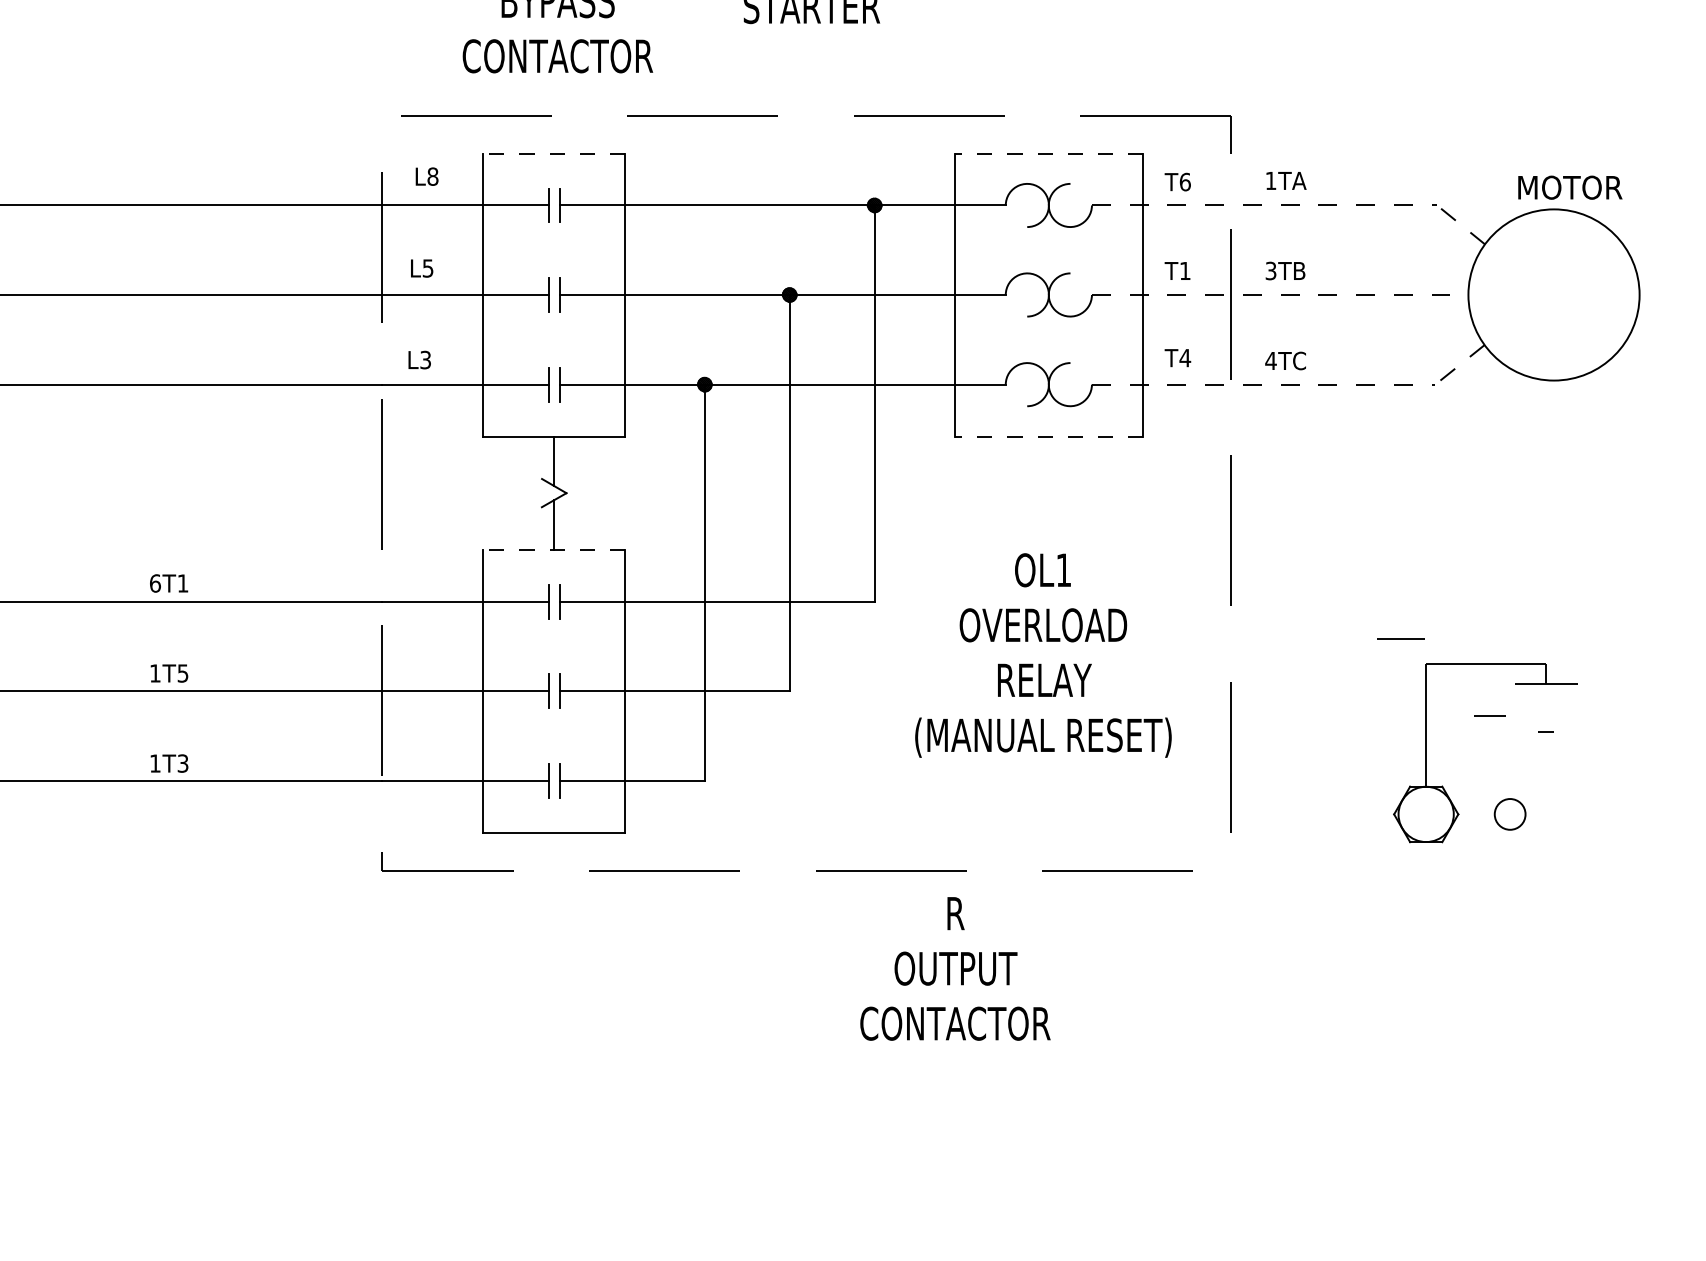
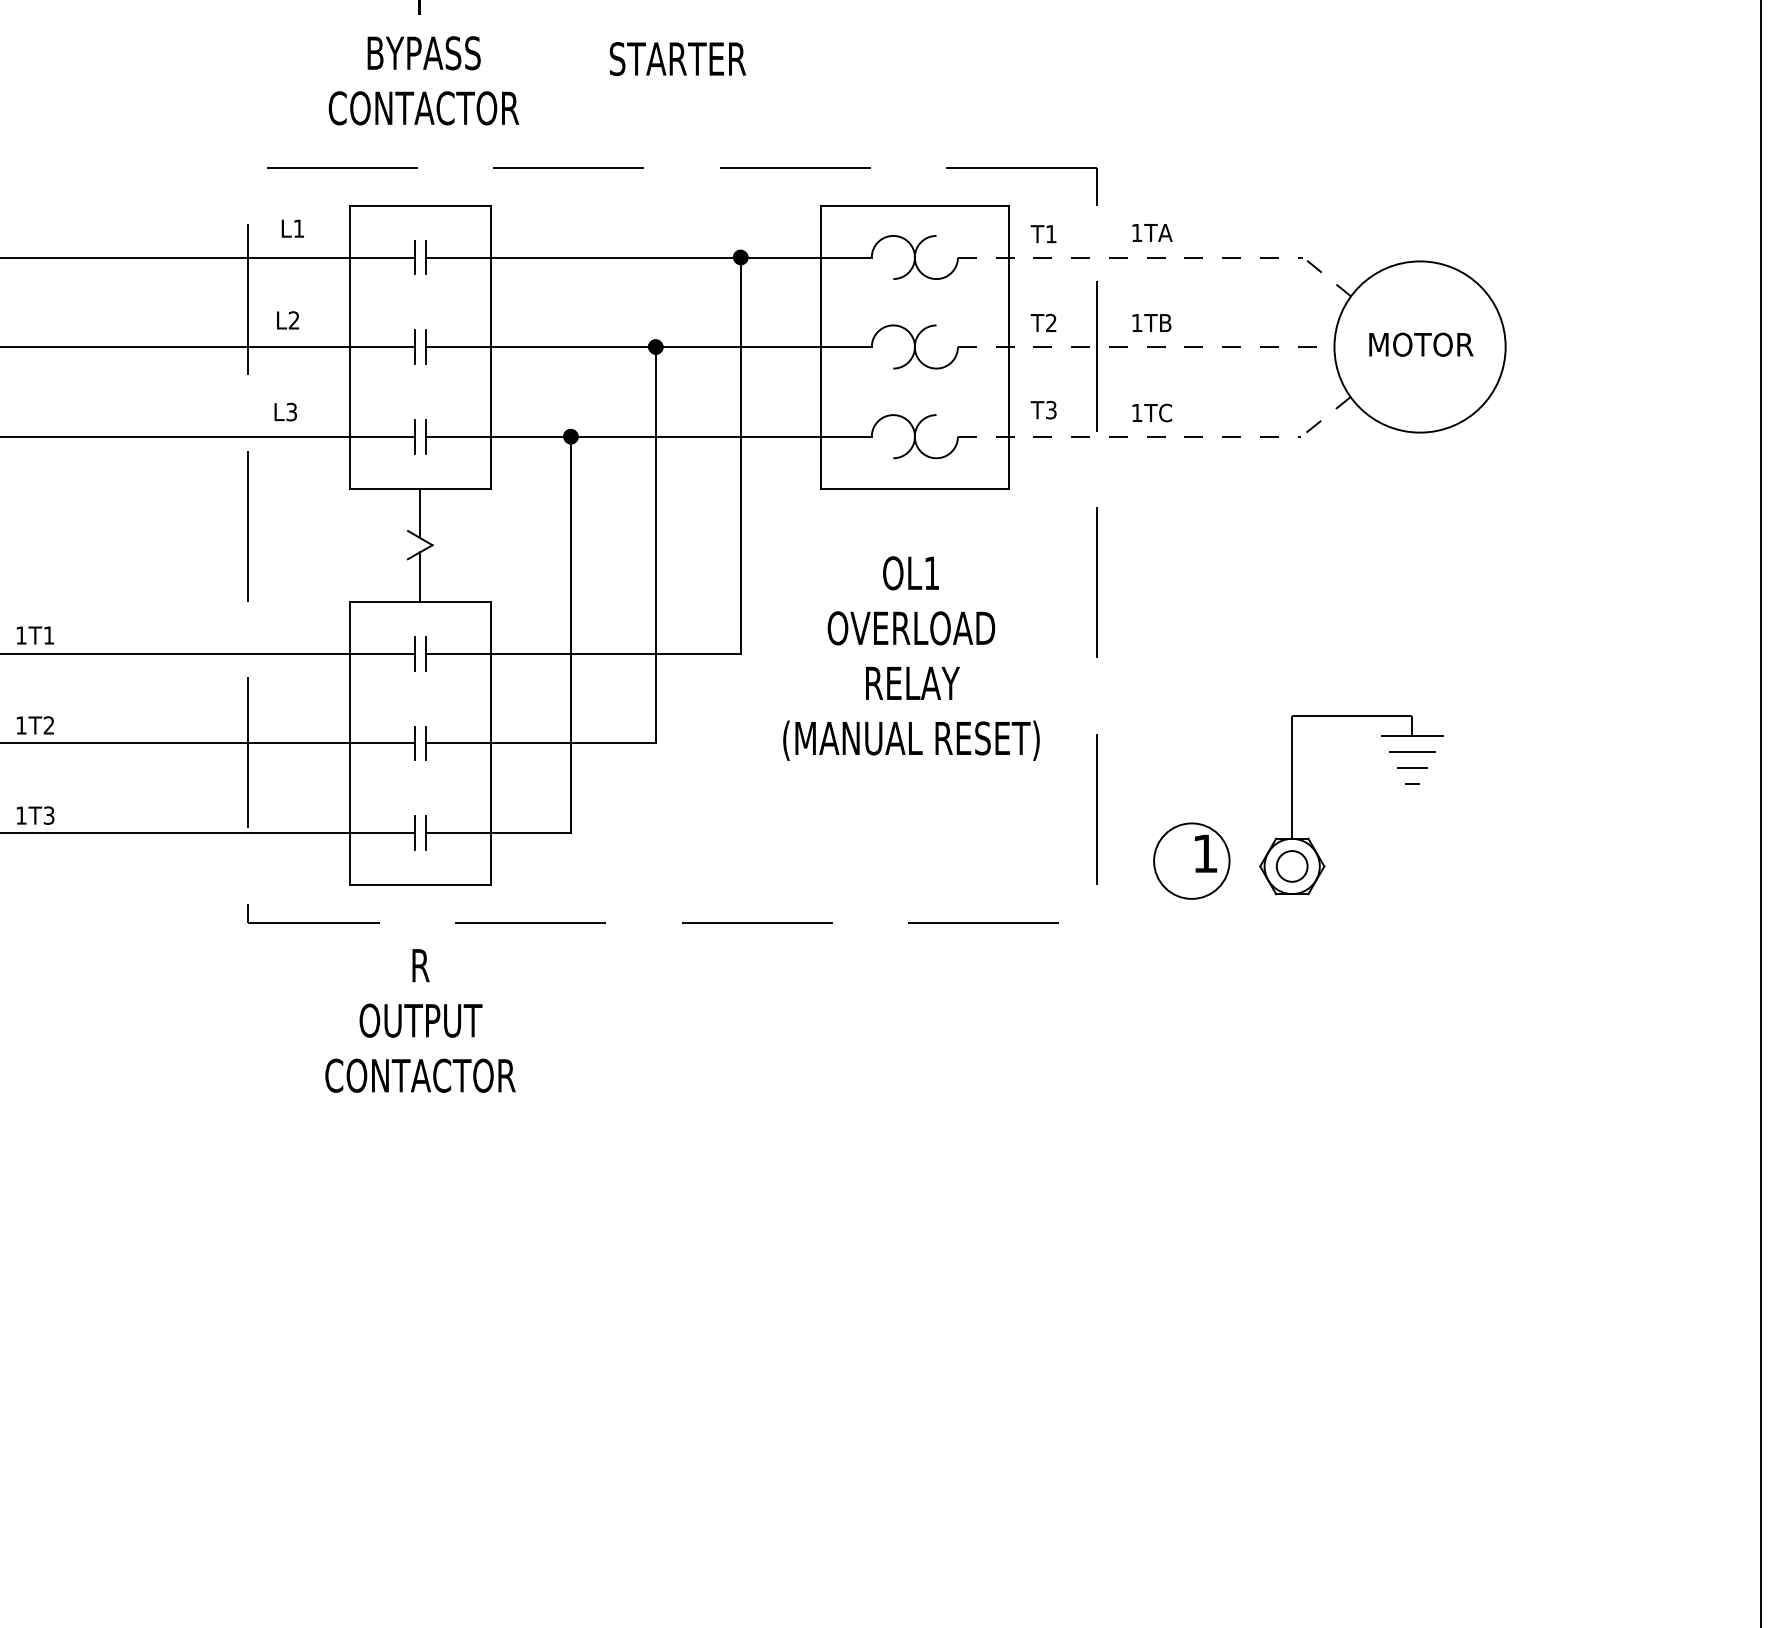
line: (554, 153) -> (420, 205), dashed -> solid
line: (1048, 153) -> (914, 205), dashed -> solid
text: (432, 176) -> (298, 228), L8 -> L1
text: (1185, 181) -> (1051, 233), T6 -> T1
text: (1570, 187) -> (1421, 344), moved
text: (428, 268) -> (294, 320), L5 -> L2
text: (1185, 270) -> (1051, 322), T1 -> T2
text: (1270, 270) -> (1136, 322), 3TB -> 1TB
text: (1185, 357) -> (1051, 409), T4 -> T3
text: (1270, 360) -> (1136, 412), 4TC -> 1TC
line: (1048, 436) -> (914, 488), dashed -> solid
line: (554, 549) -> (420, 601), dashed -> solid
text: (155, 583) -> (21, 635), 6T1 -> 1T1
line: (1401, 638) -> (1412, 751), moved
text: (1043, 655) -> (911, 658), moved
text: (182, 673) -> (48, 725), 1T5 -> 1T2
line: (1490, 715) -> (1412, 767), moved
part: (1325, 808) -> (1191, 860), added
circle: (1509, 814) -> (1291, 866), moved
text: (955, 968) -> (420, 1020), moved

